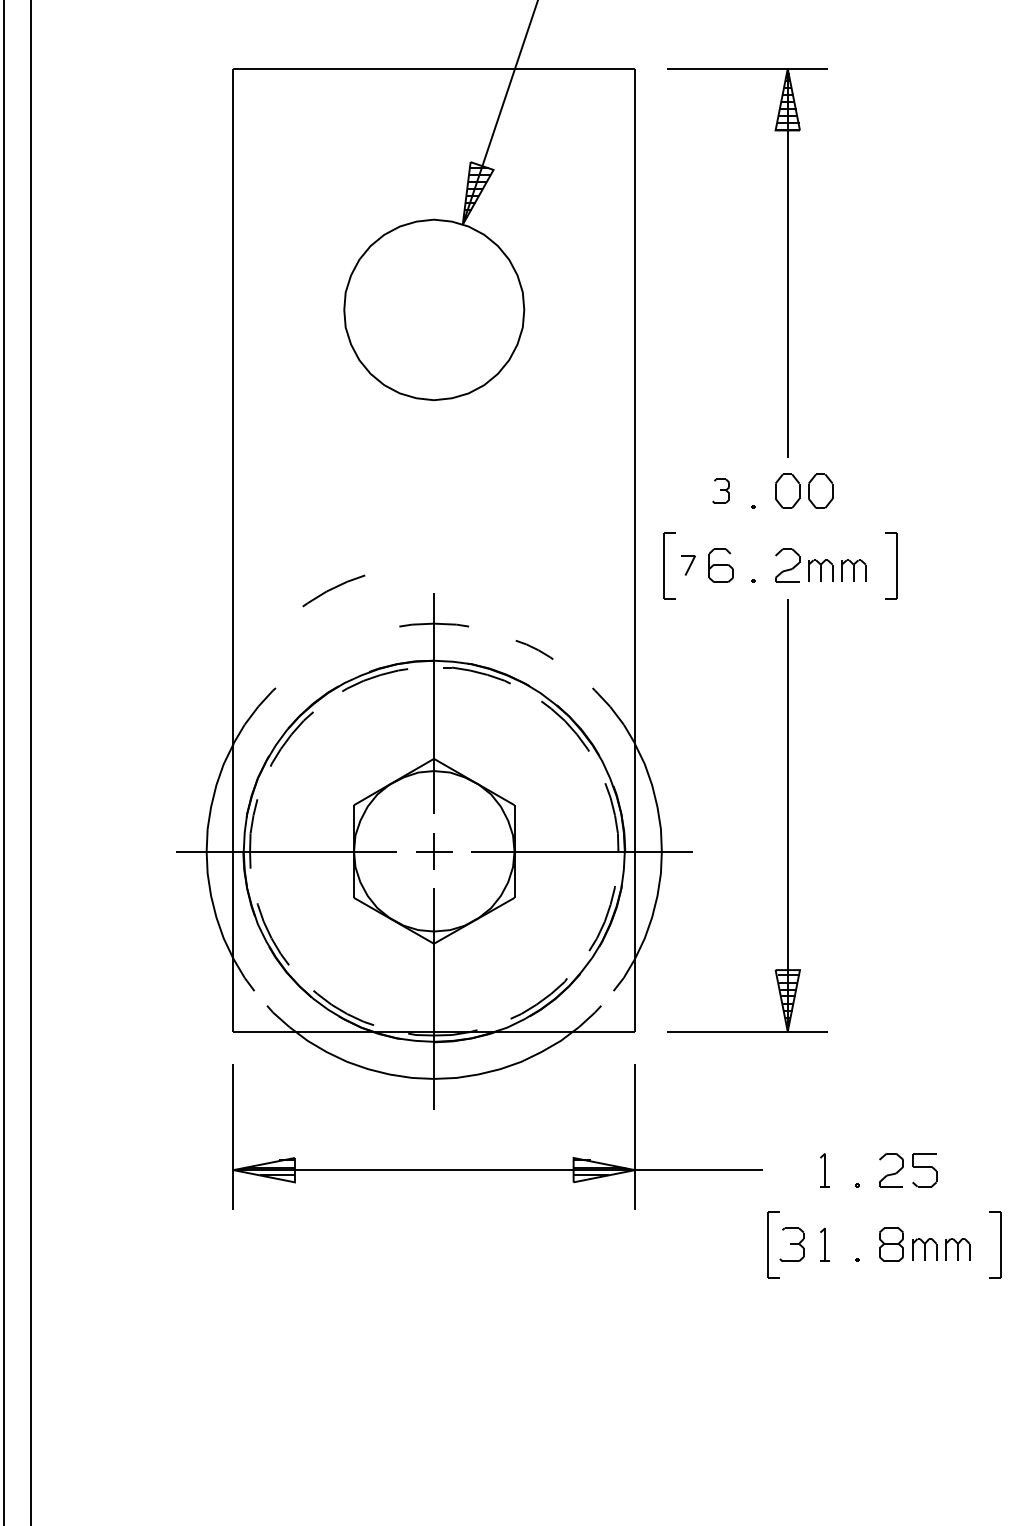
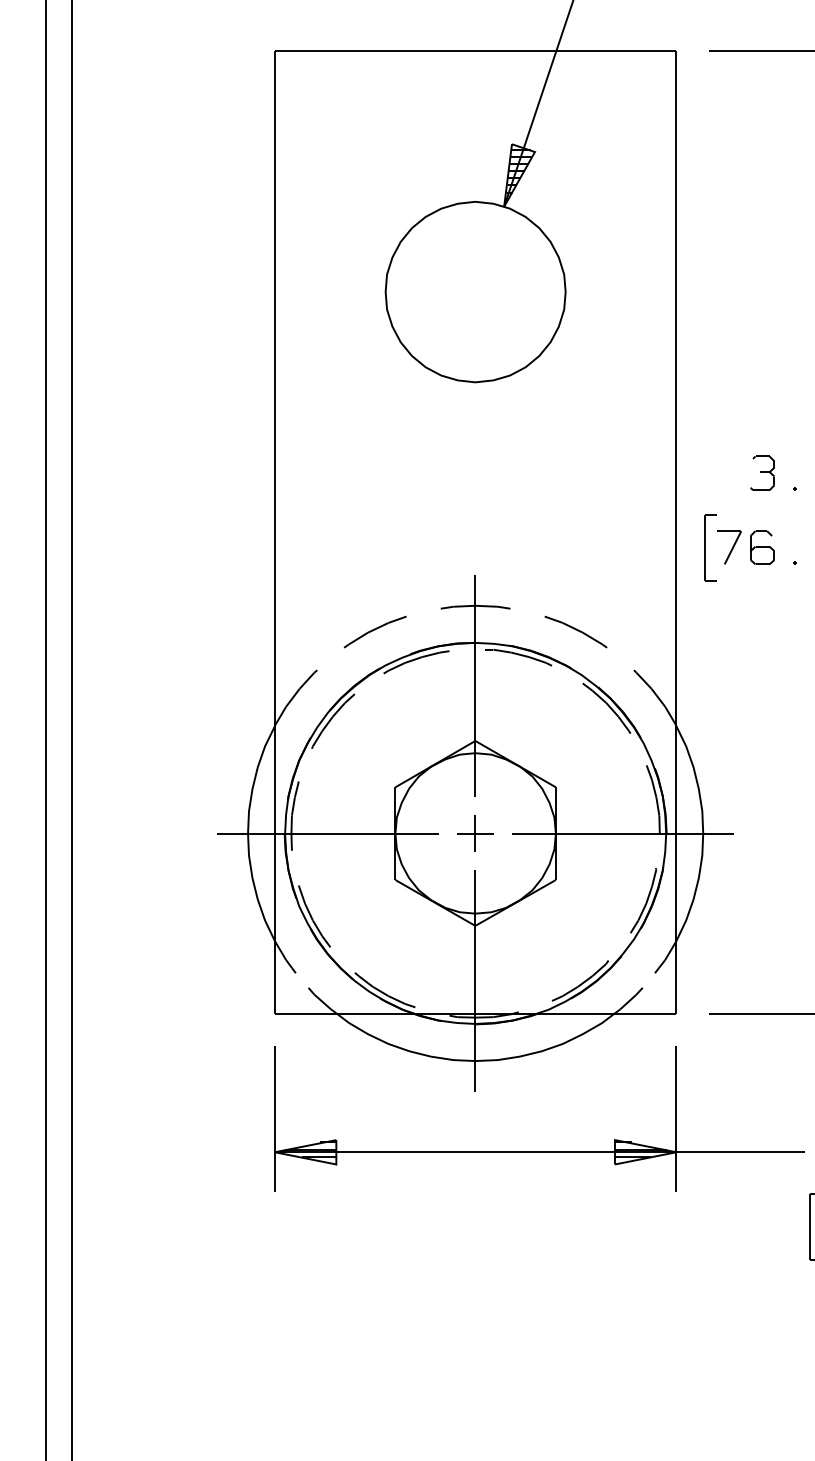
part: (720, 490) -> (761, 472), size x1.43
part: (688, 565) -> (729, 547), size x1.67
part: (333, 590) -> (374, 631), moved
part: (534, 649) -> (575, 631), size x1.67

